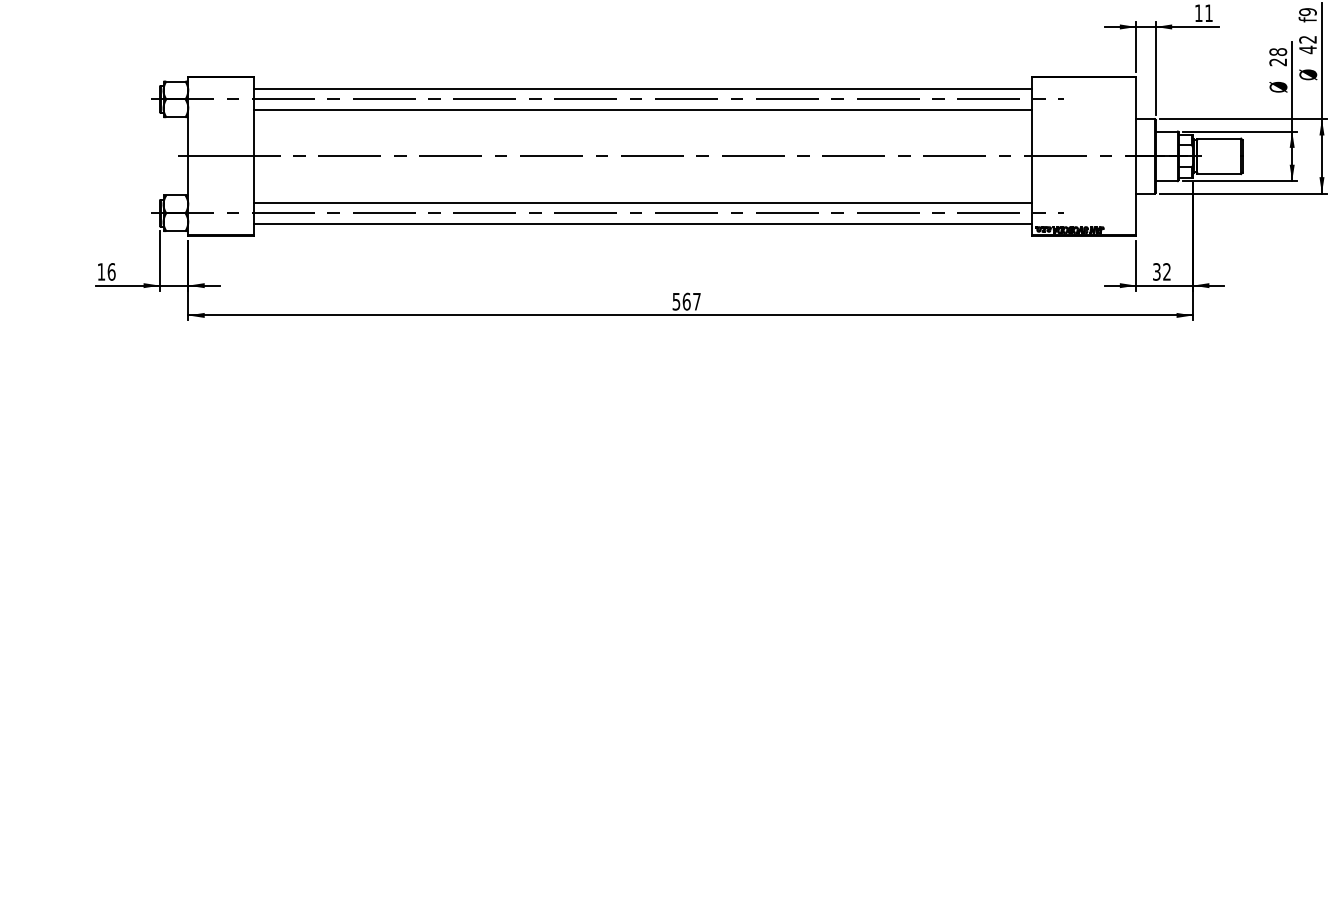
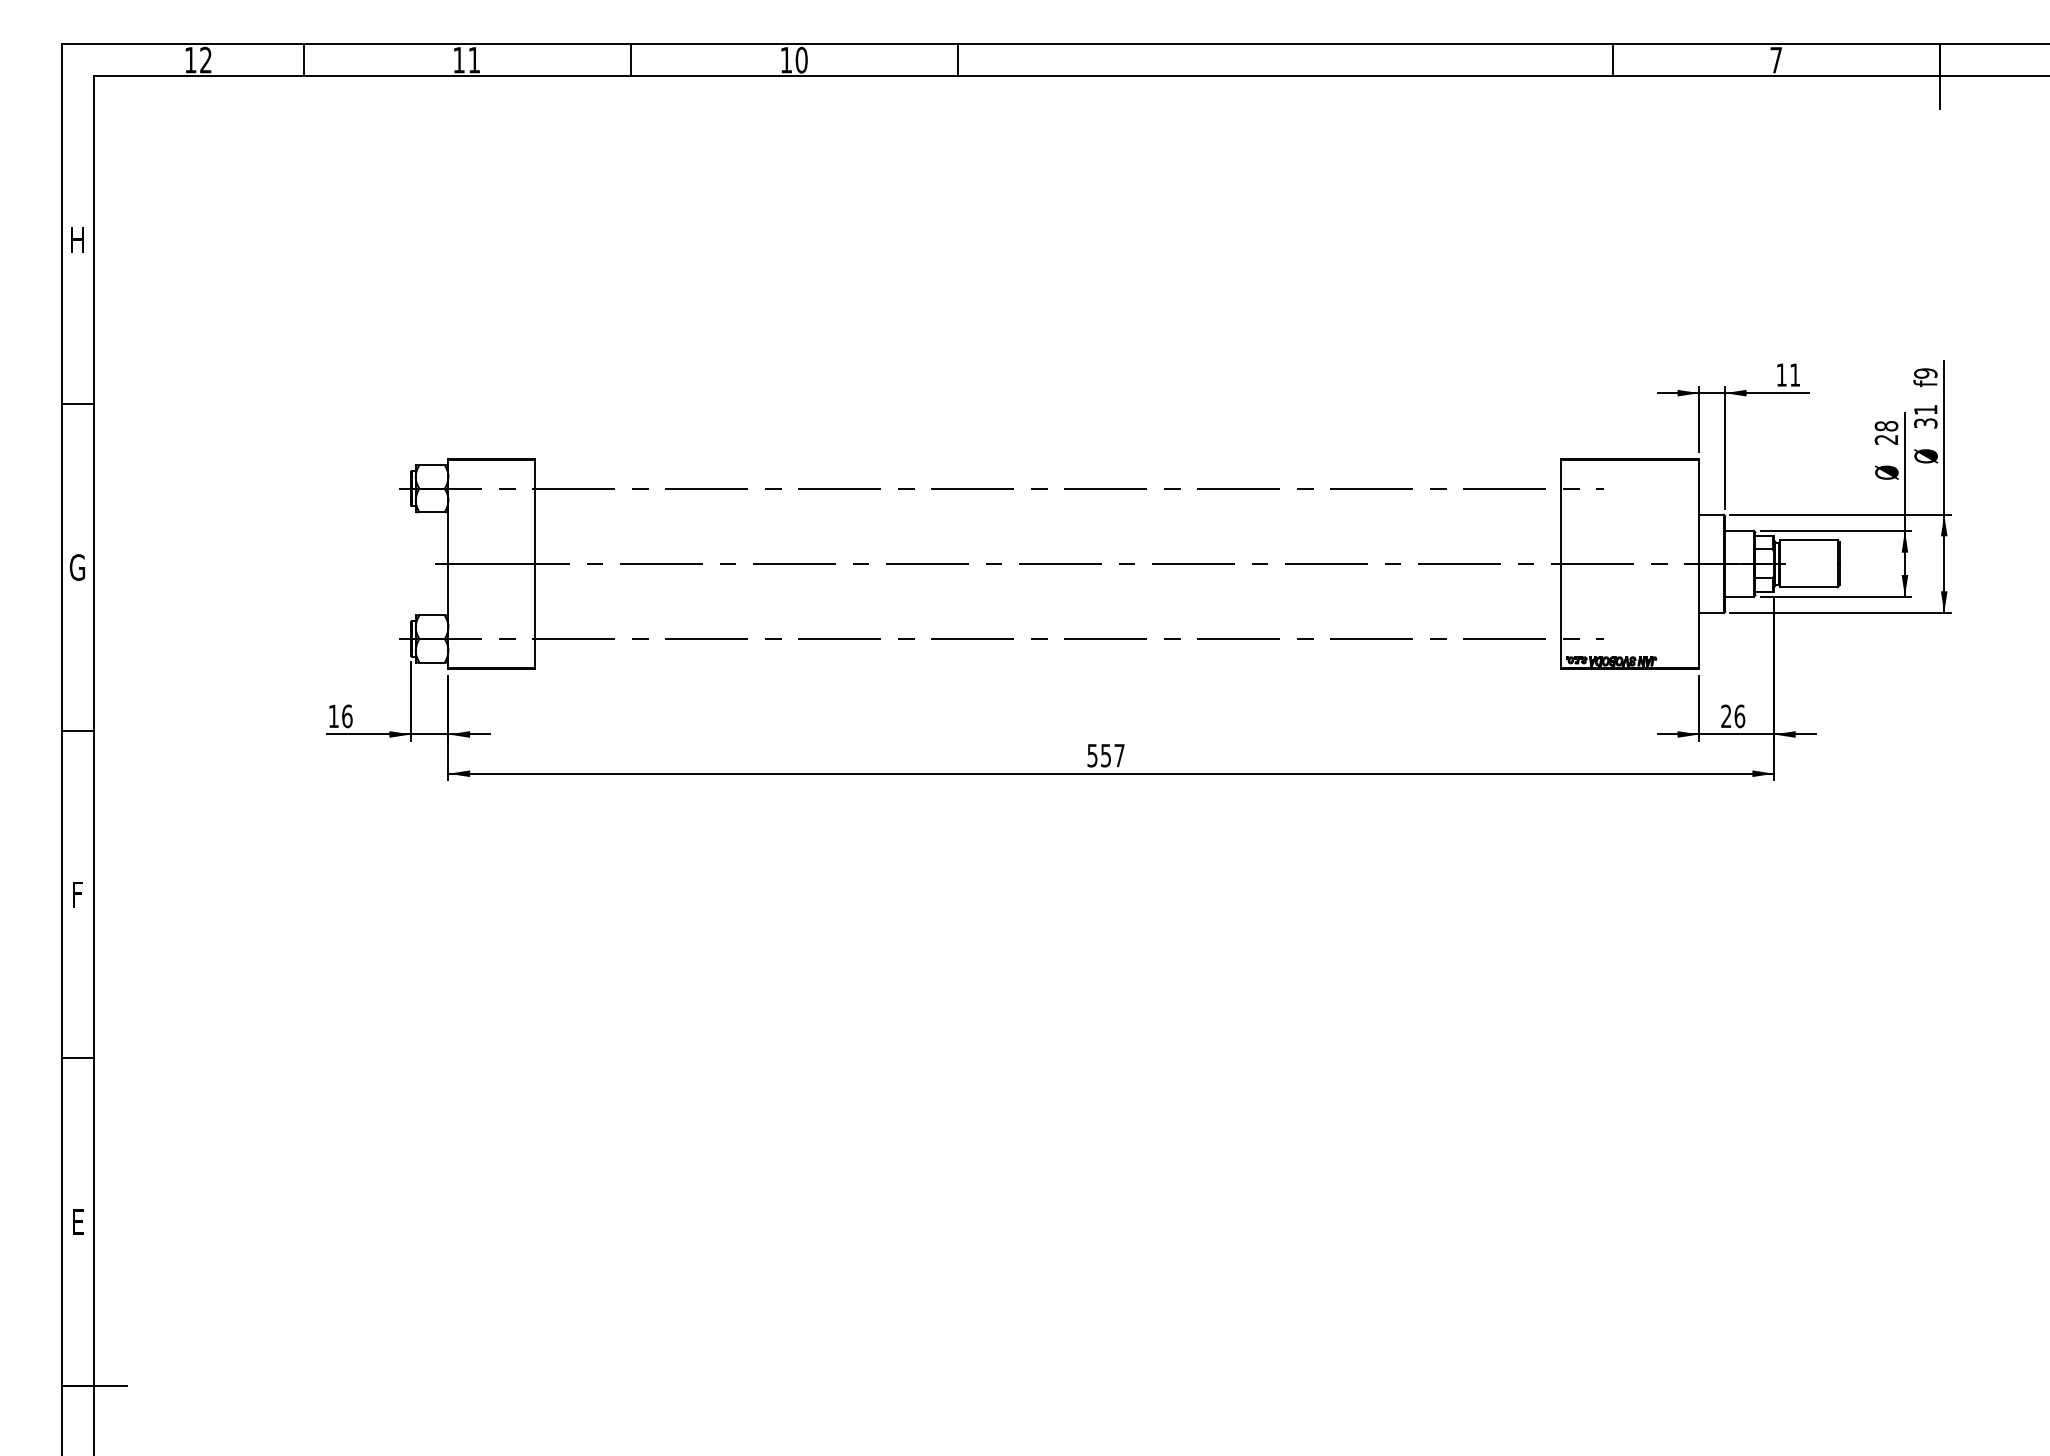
text: (1307, 45) -> (1925, 417), 42 -> 31
line: (642, 88) -> (1047, 474), removed
line: (642, 109) -> (1047, 502), removed
line: (642, 202) -> (1047, 624), removed
line: (642, 224) -> (1047, 653), removed
text: (1162, 272) -> (1733, 716), 32 -> 26
text: (686, 301) -> (1105, 755), 567 -> 557

